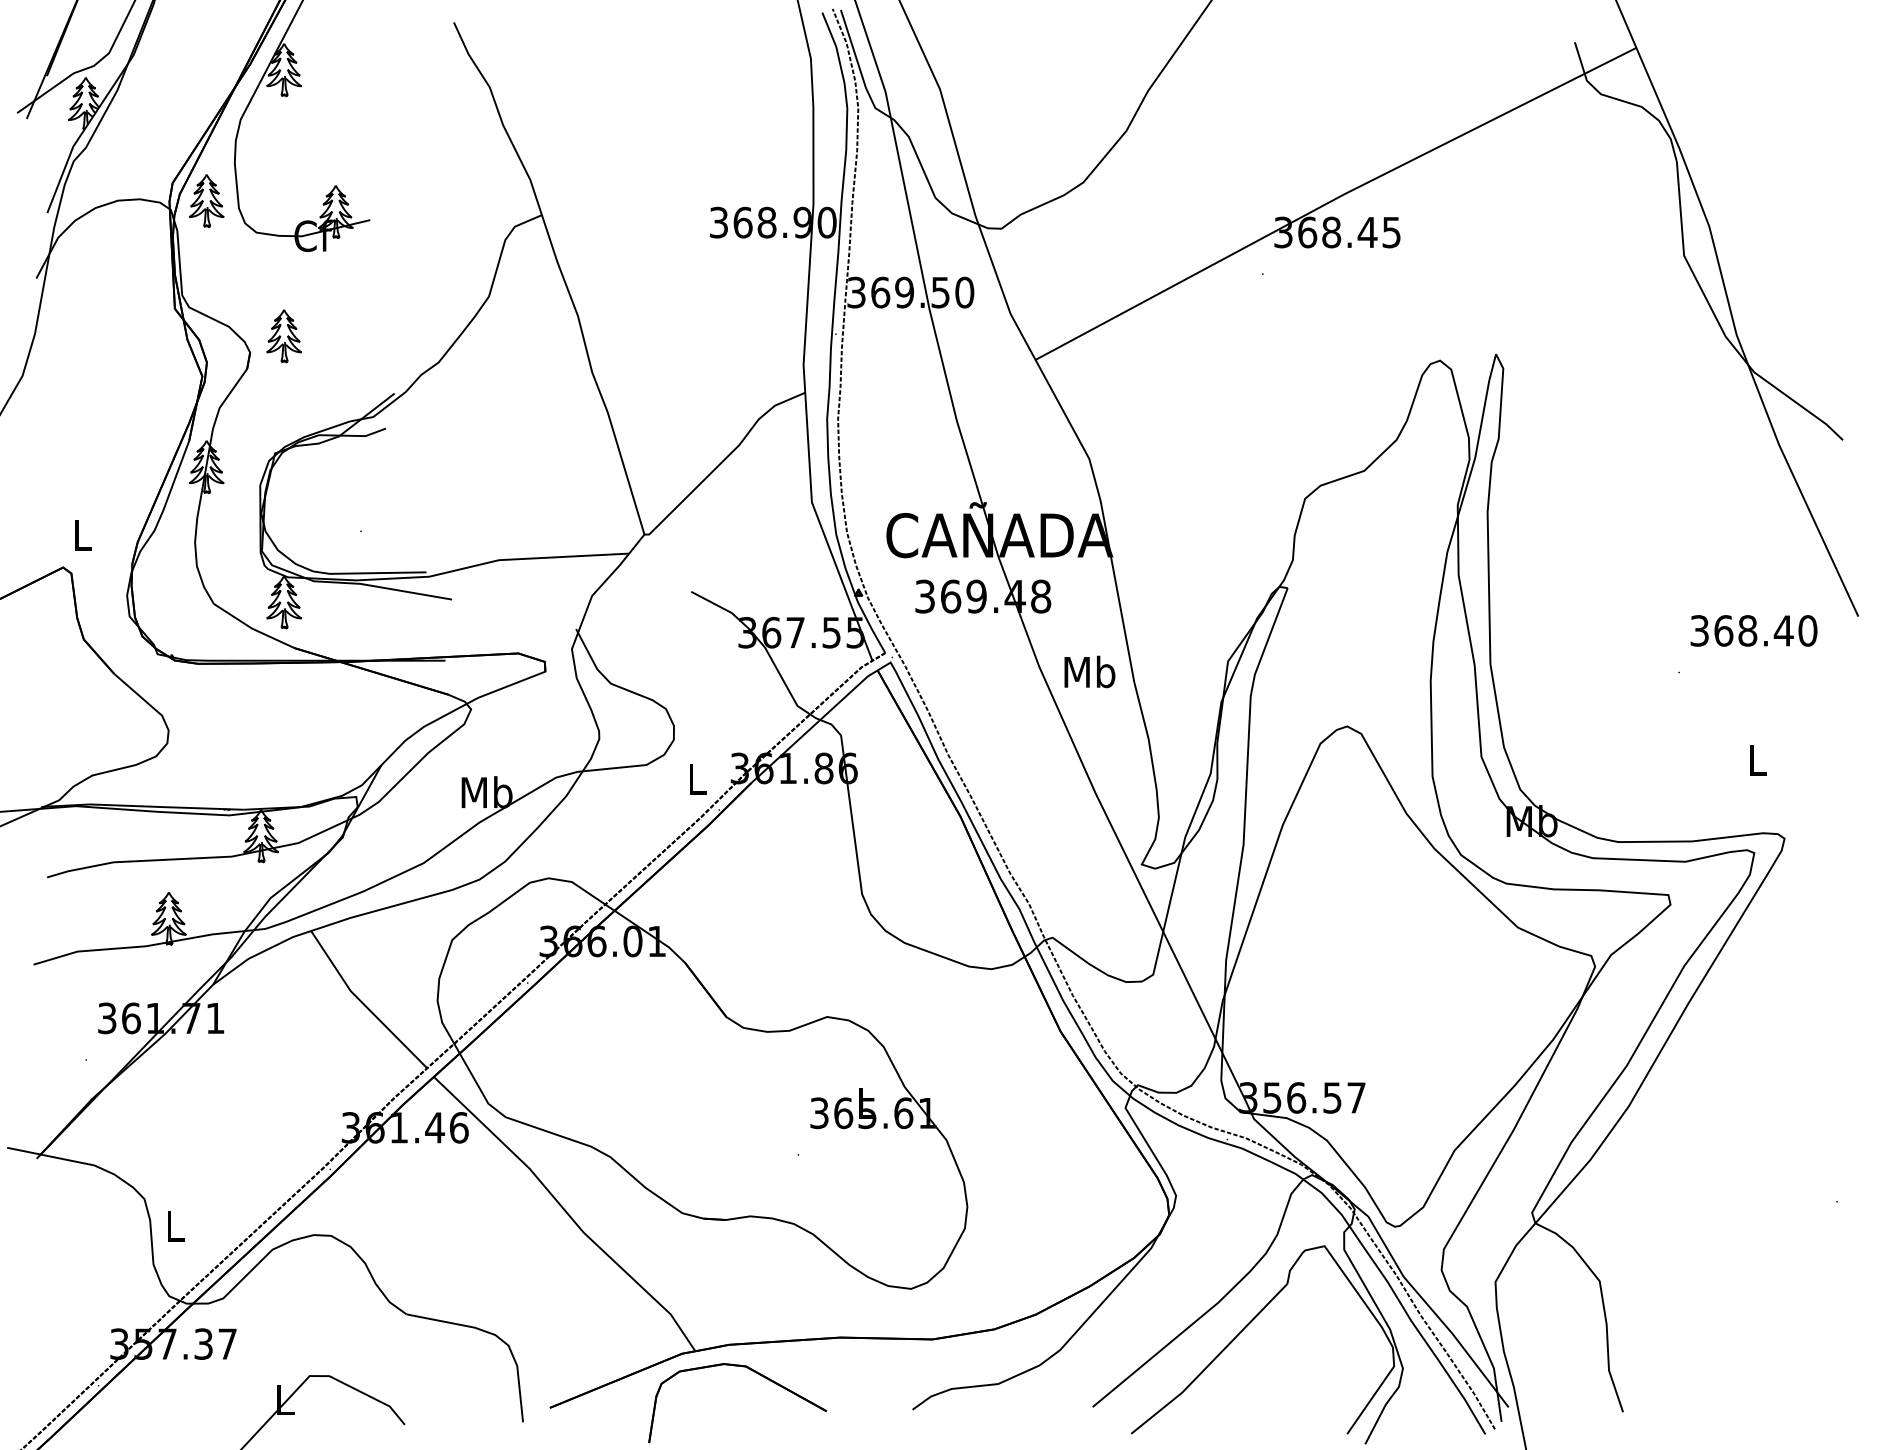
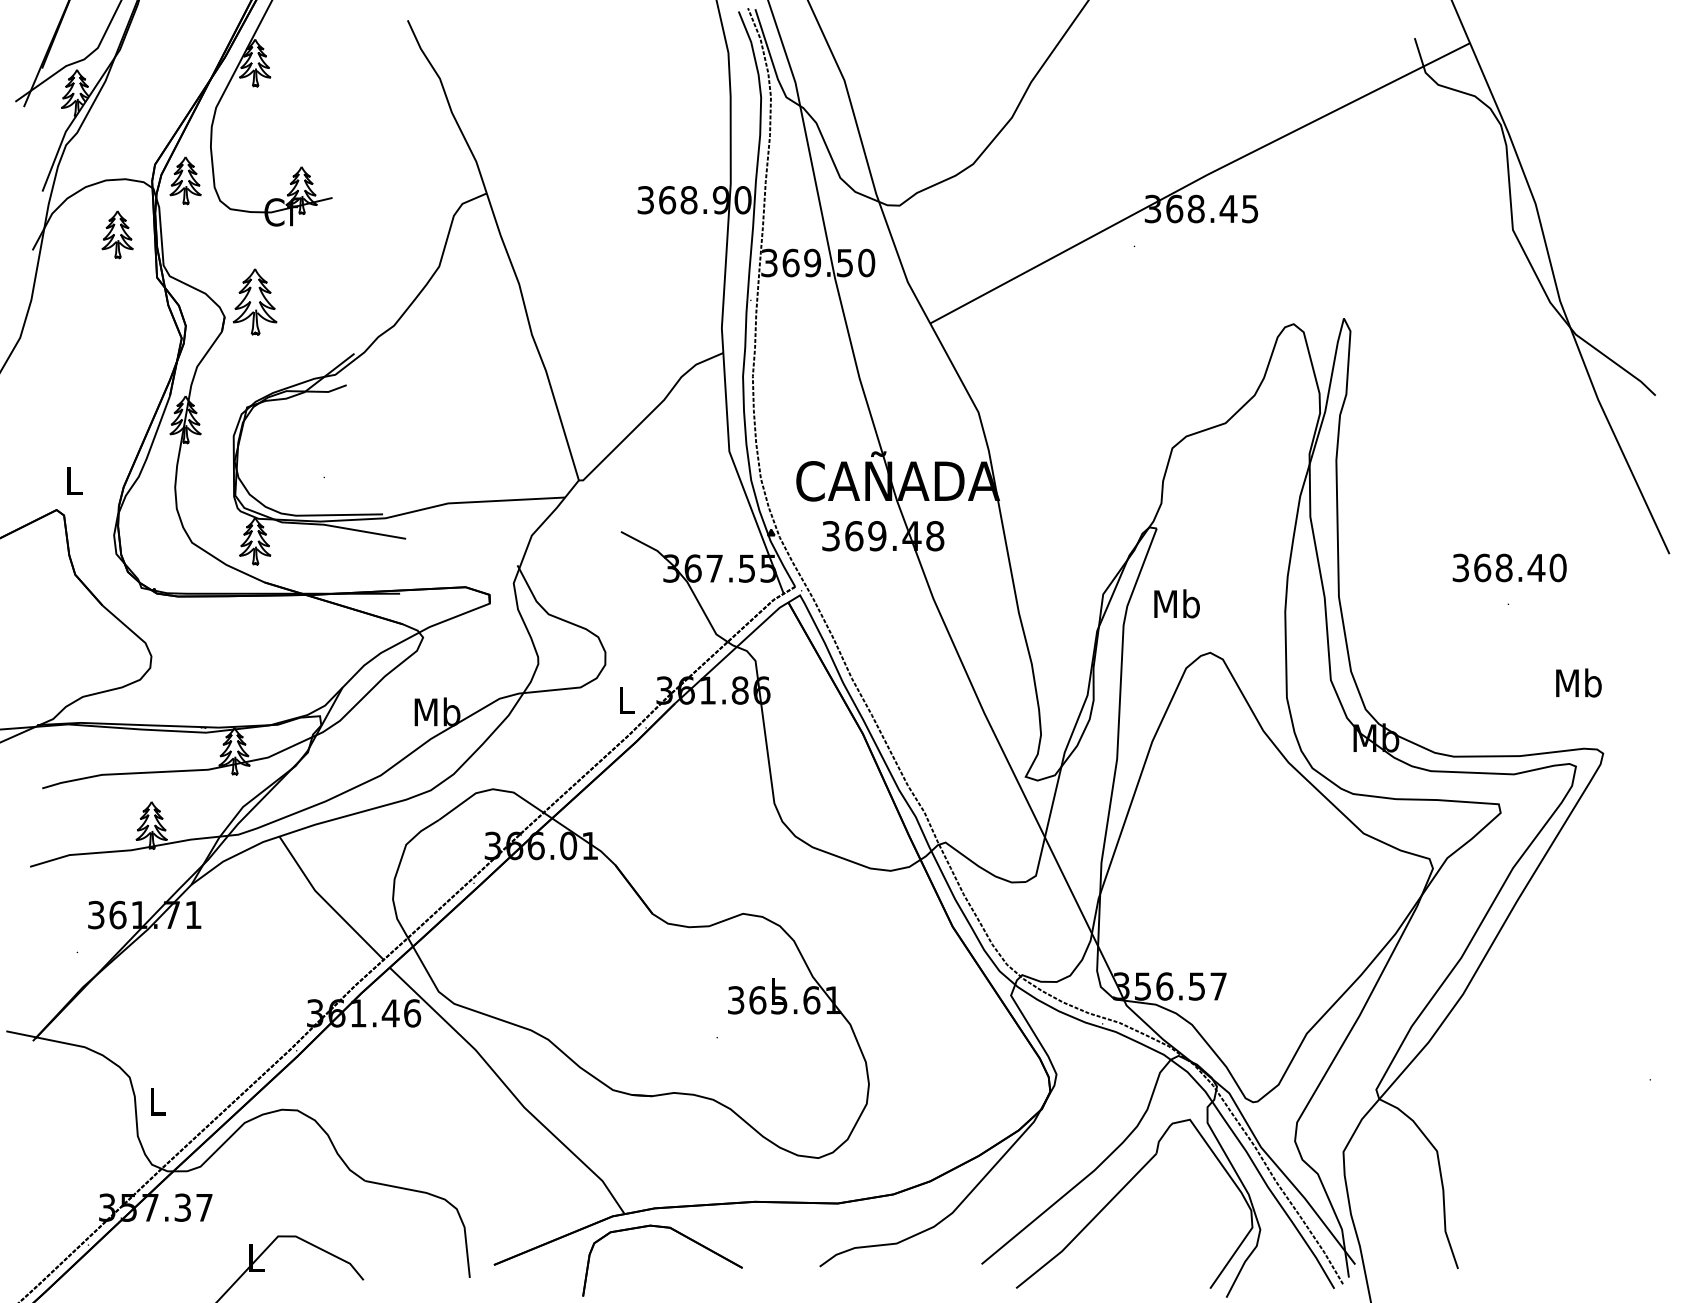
part: (130, 260) -> (117, 234), added
part: (284, 336) -> (255, 302), size x1.4
text: (1753, 630) -> (1509, 567), moved
text: (1089, 671) -> (1176, 603), moved
text: (1757, 759) -> (1578, 682), L -> Mb

